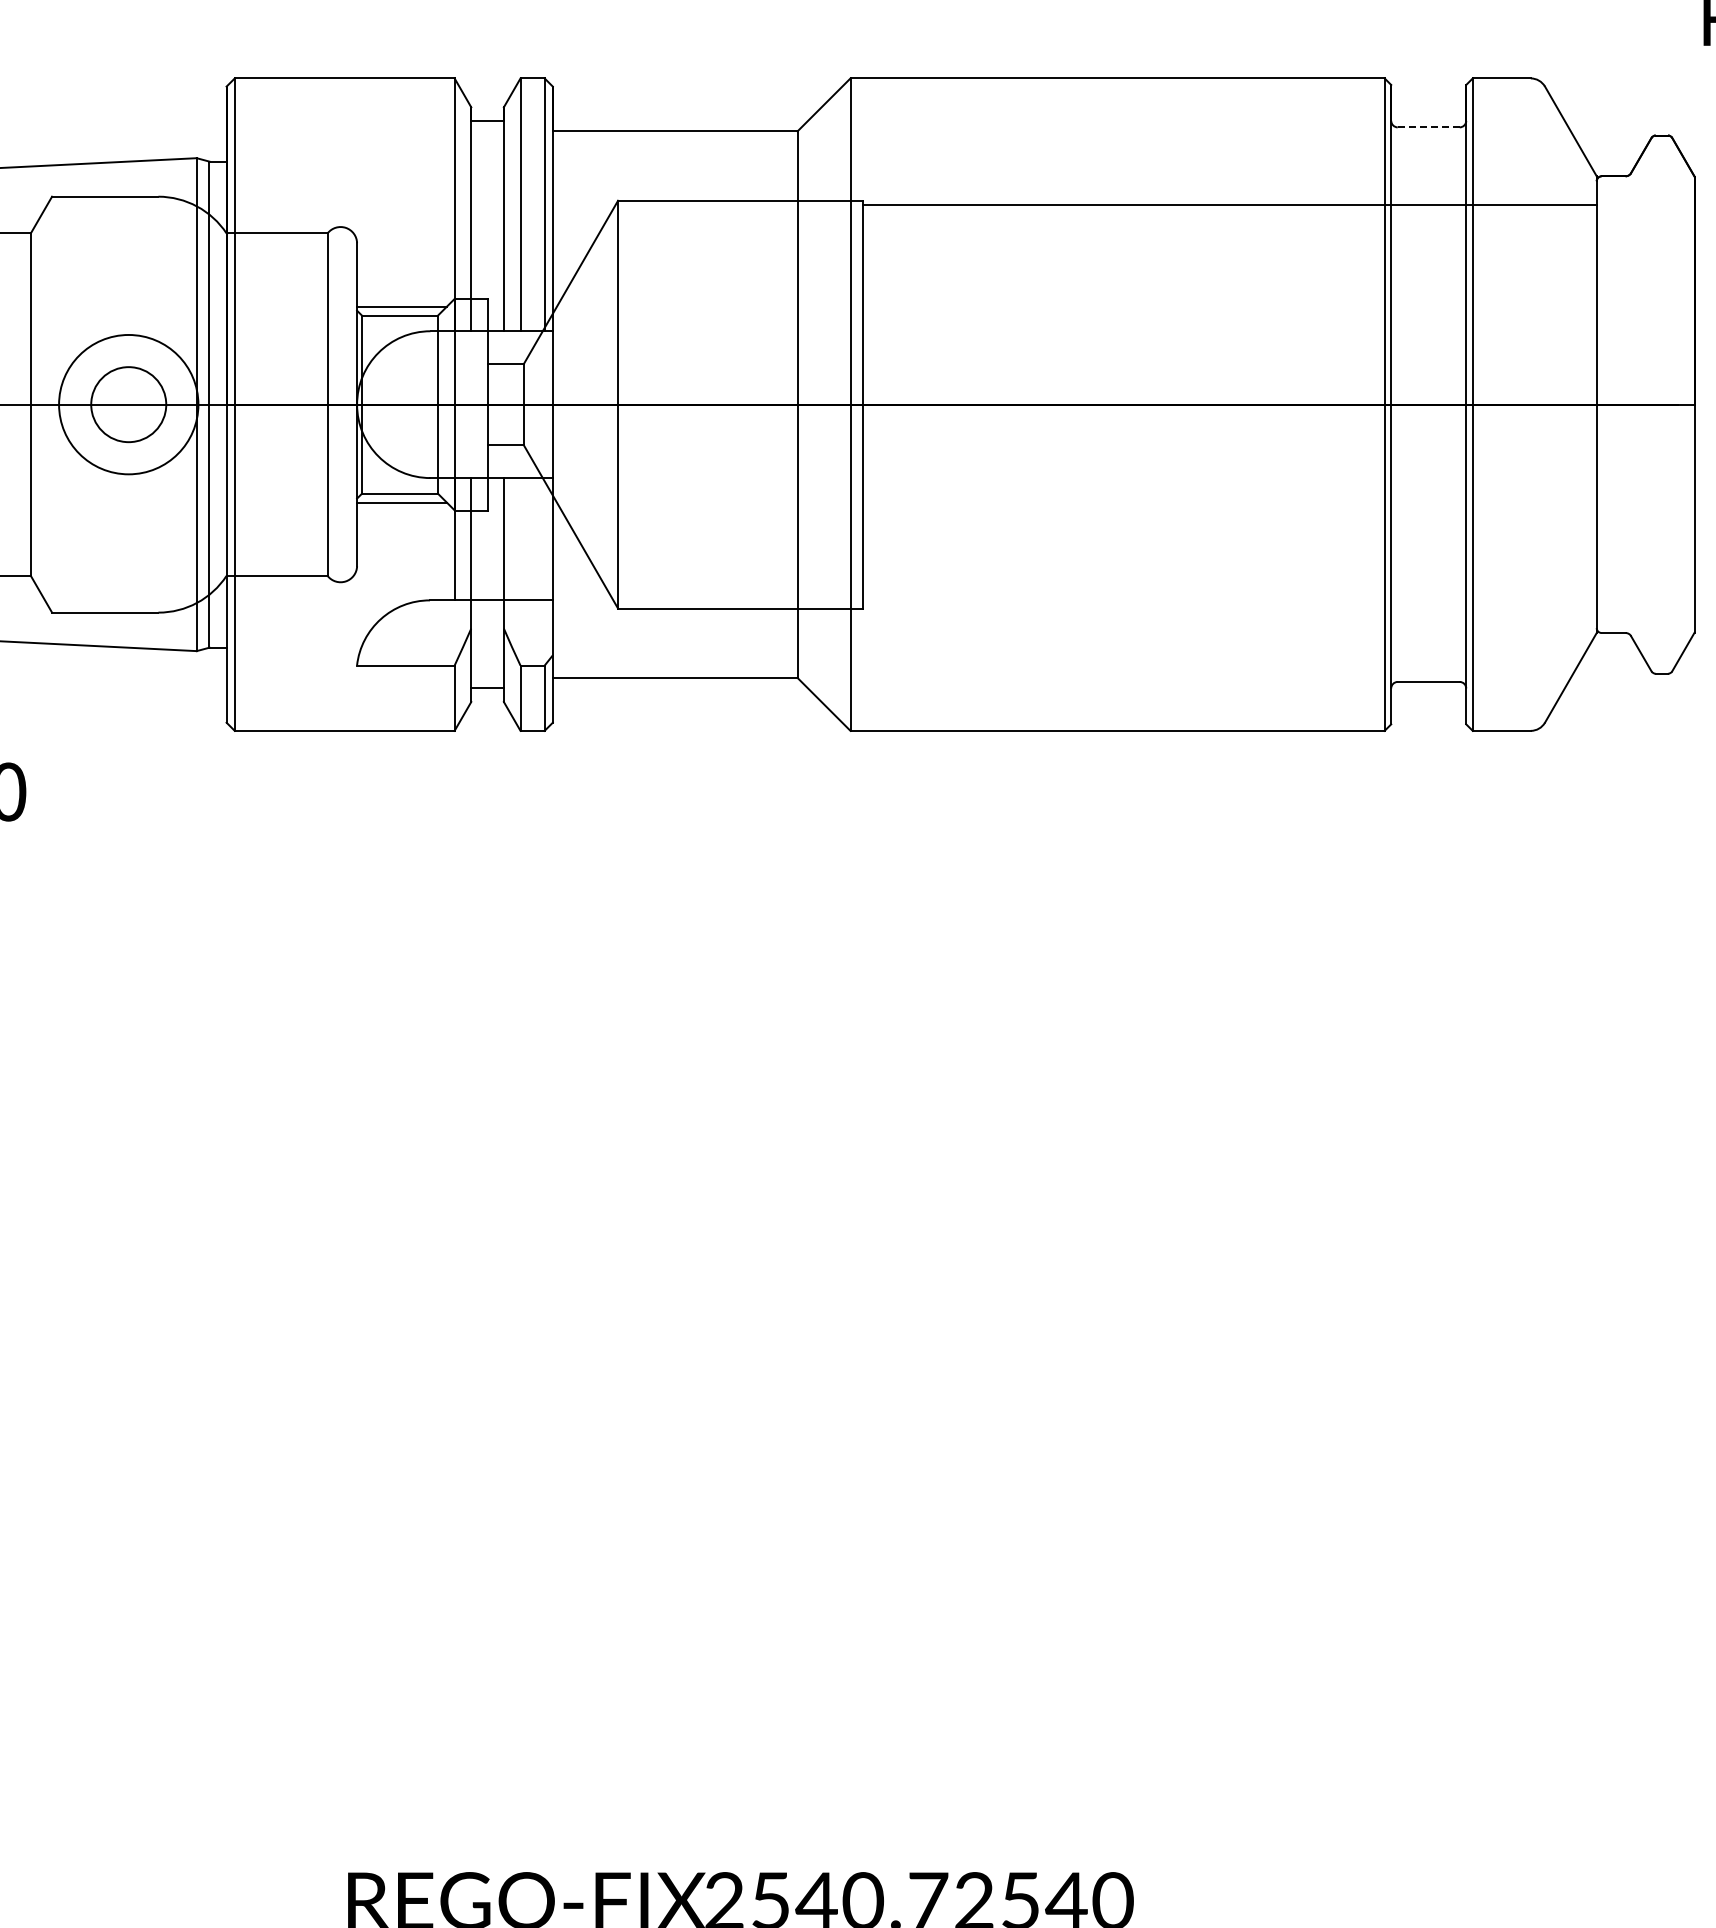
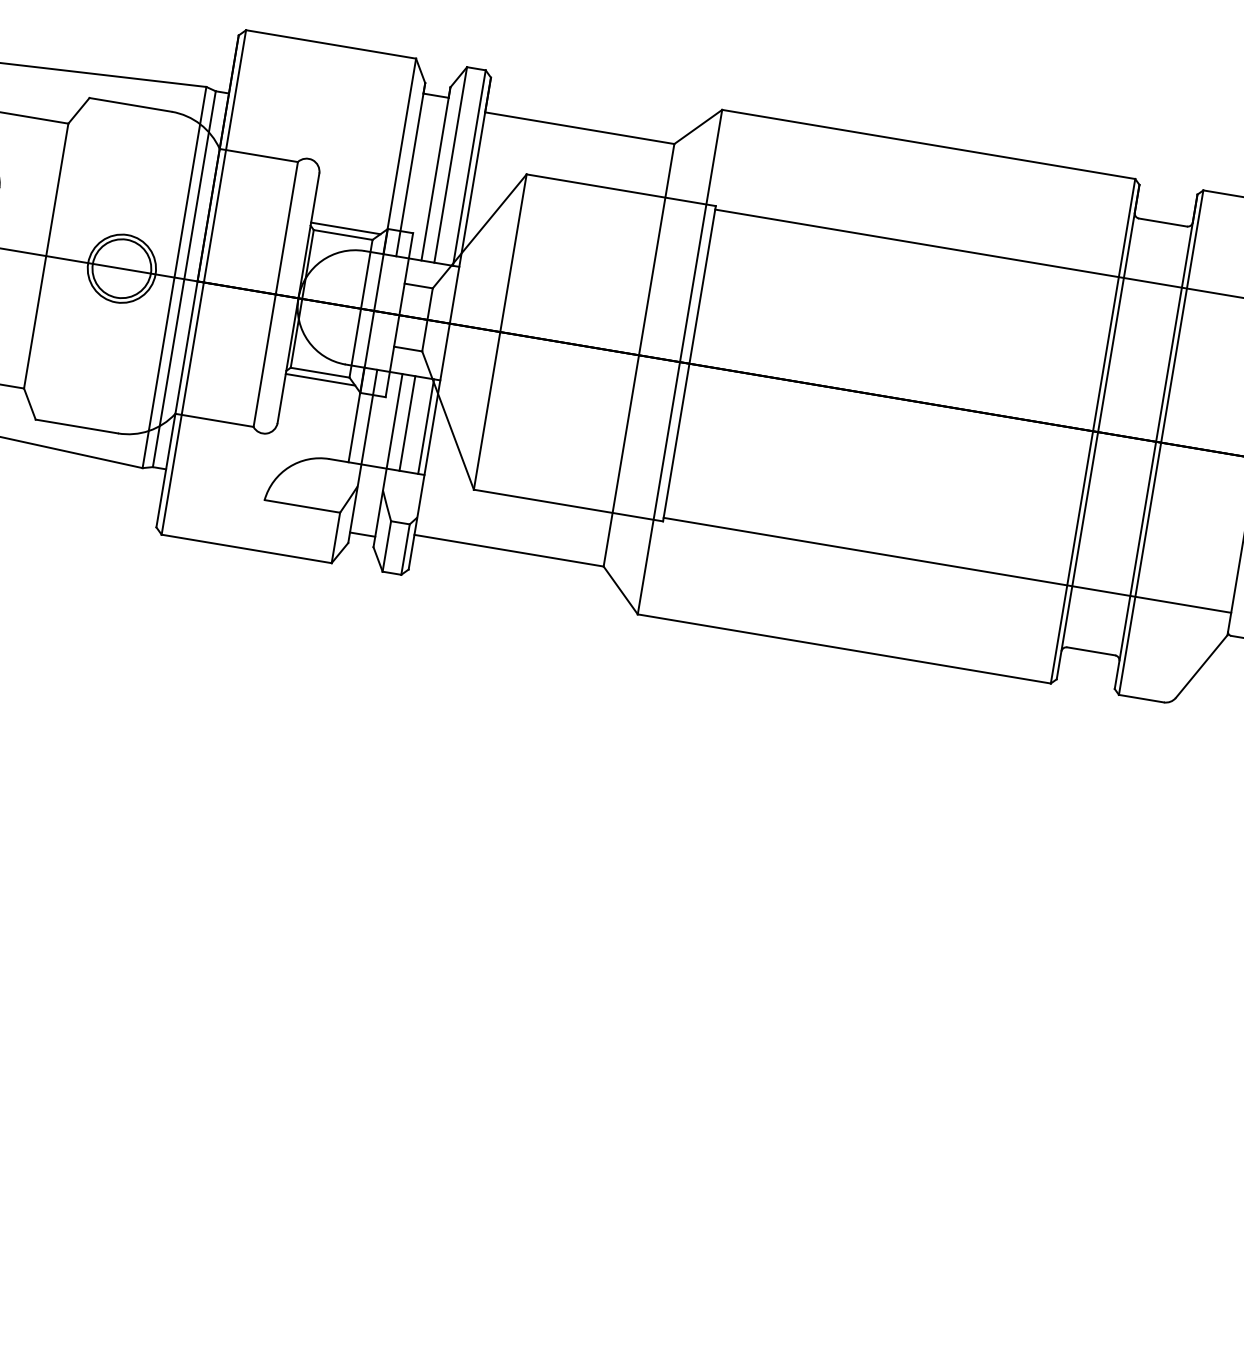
line: (1428, 127) -> (1162, 222), dashed -> solid
circle: (128, 404) -> (121, 268), size x0.62
line: (520, 539) -> (407, 423), added
line: (544, 539) -> (425, 426), added
line: (1229, 603) -> (947, 564), added

